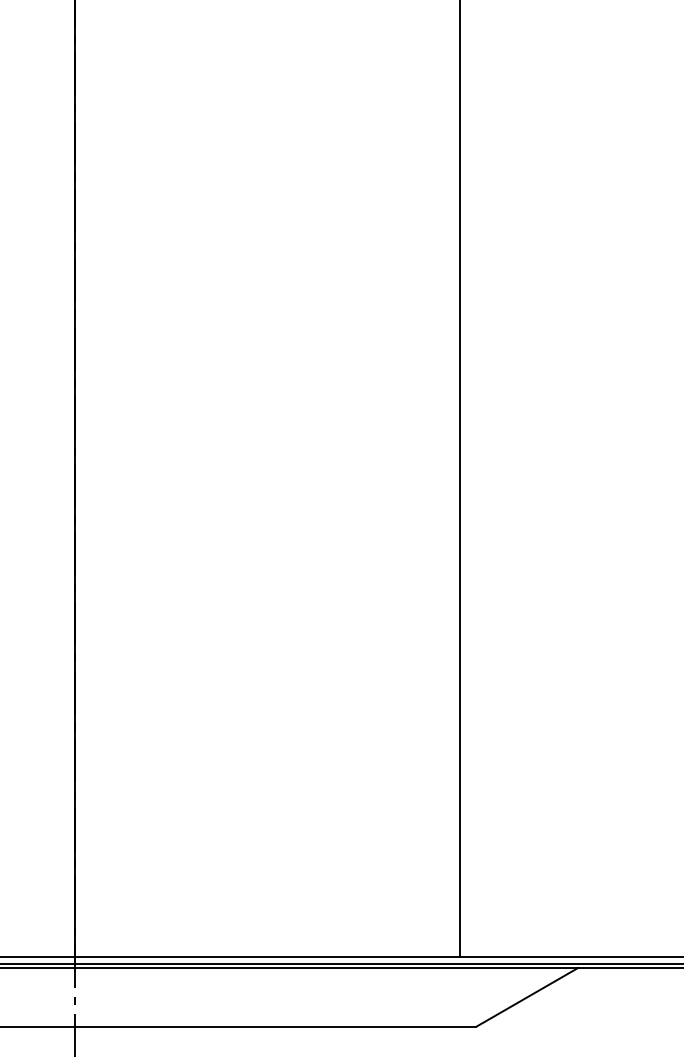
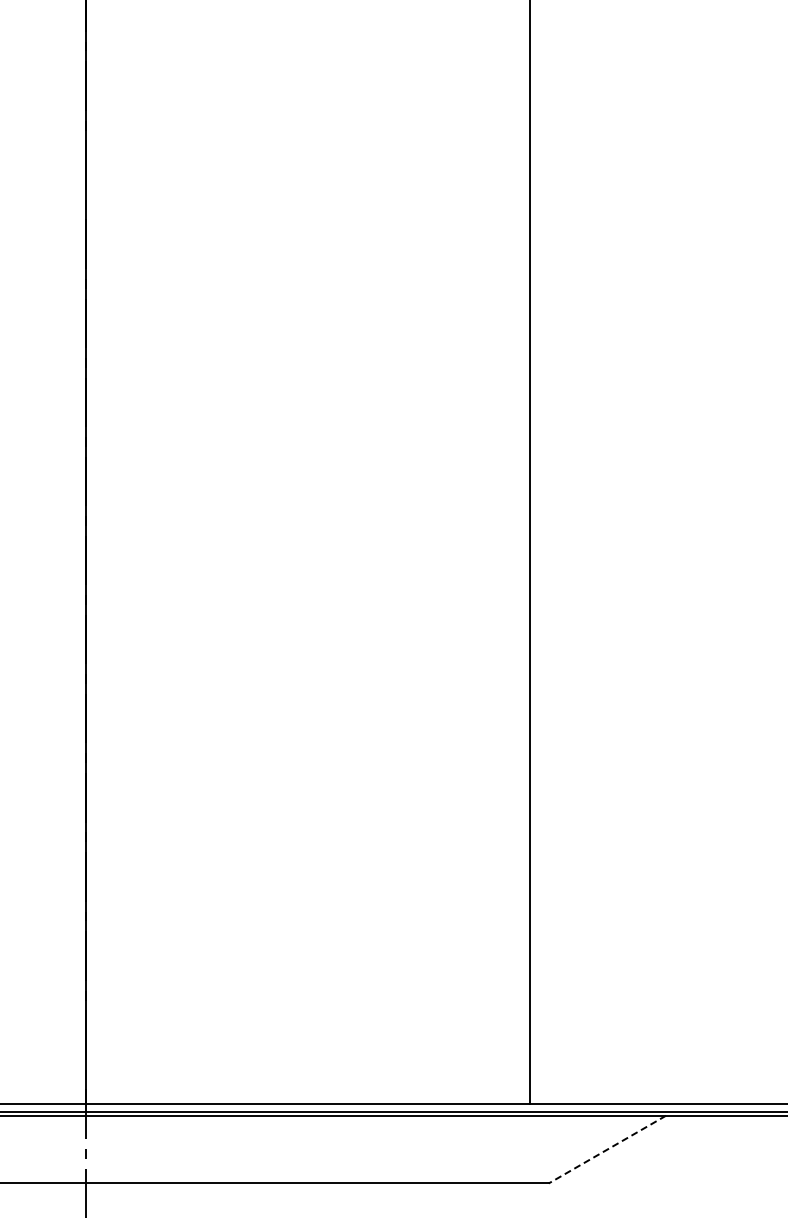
line: (527, 997) -> (607, 1149), solid -> dashed

